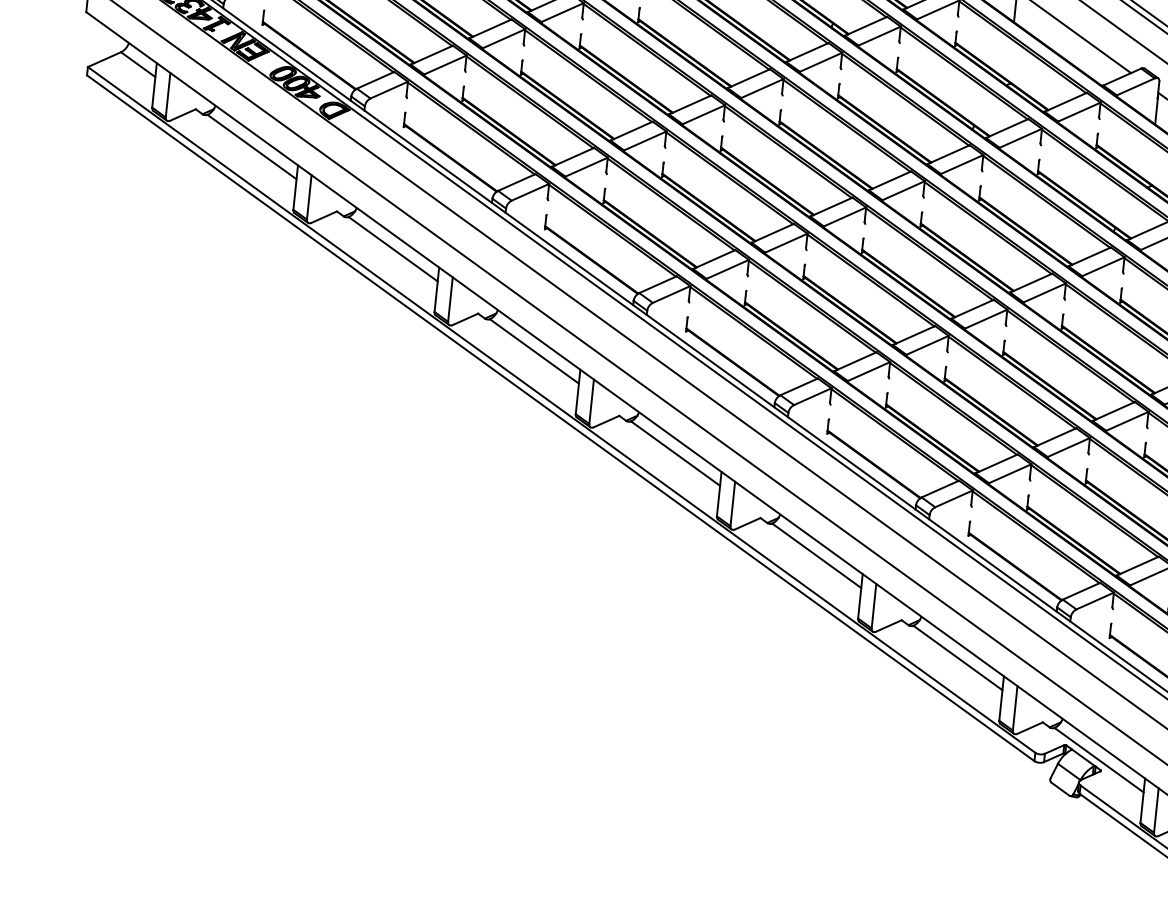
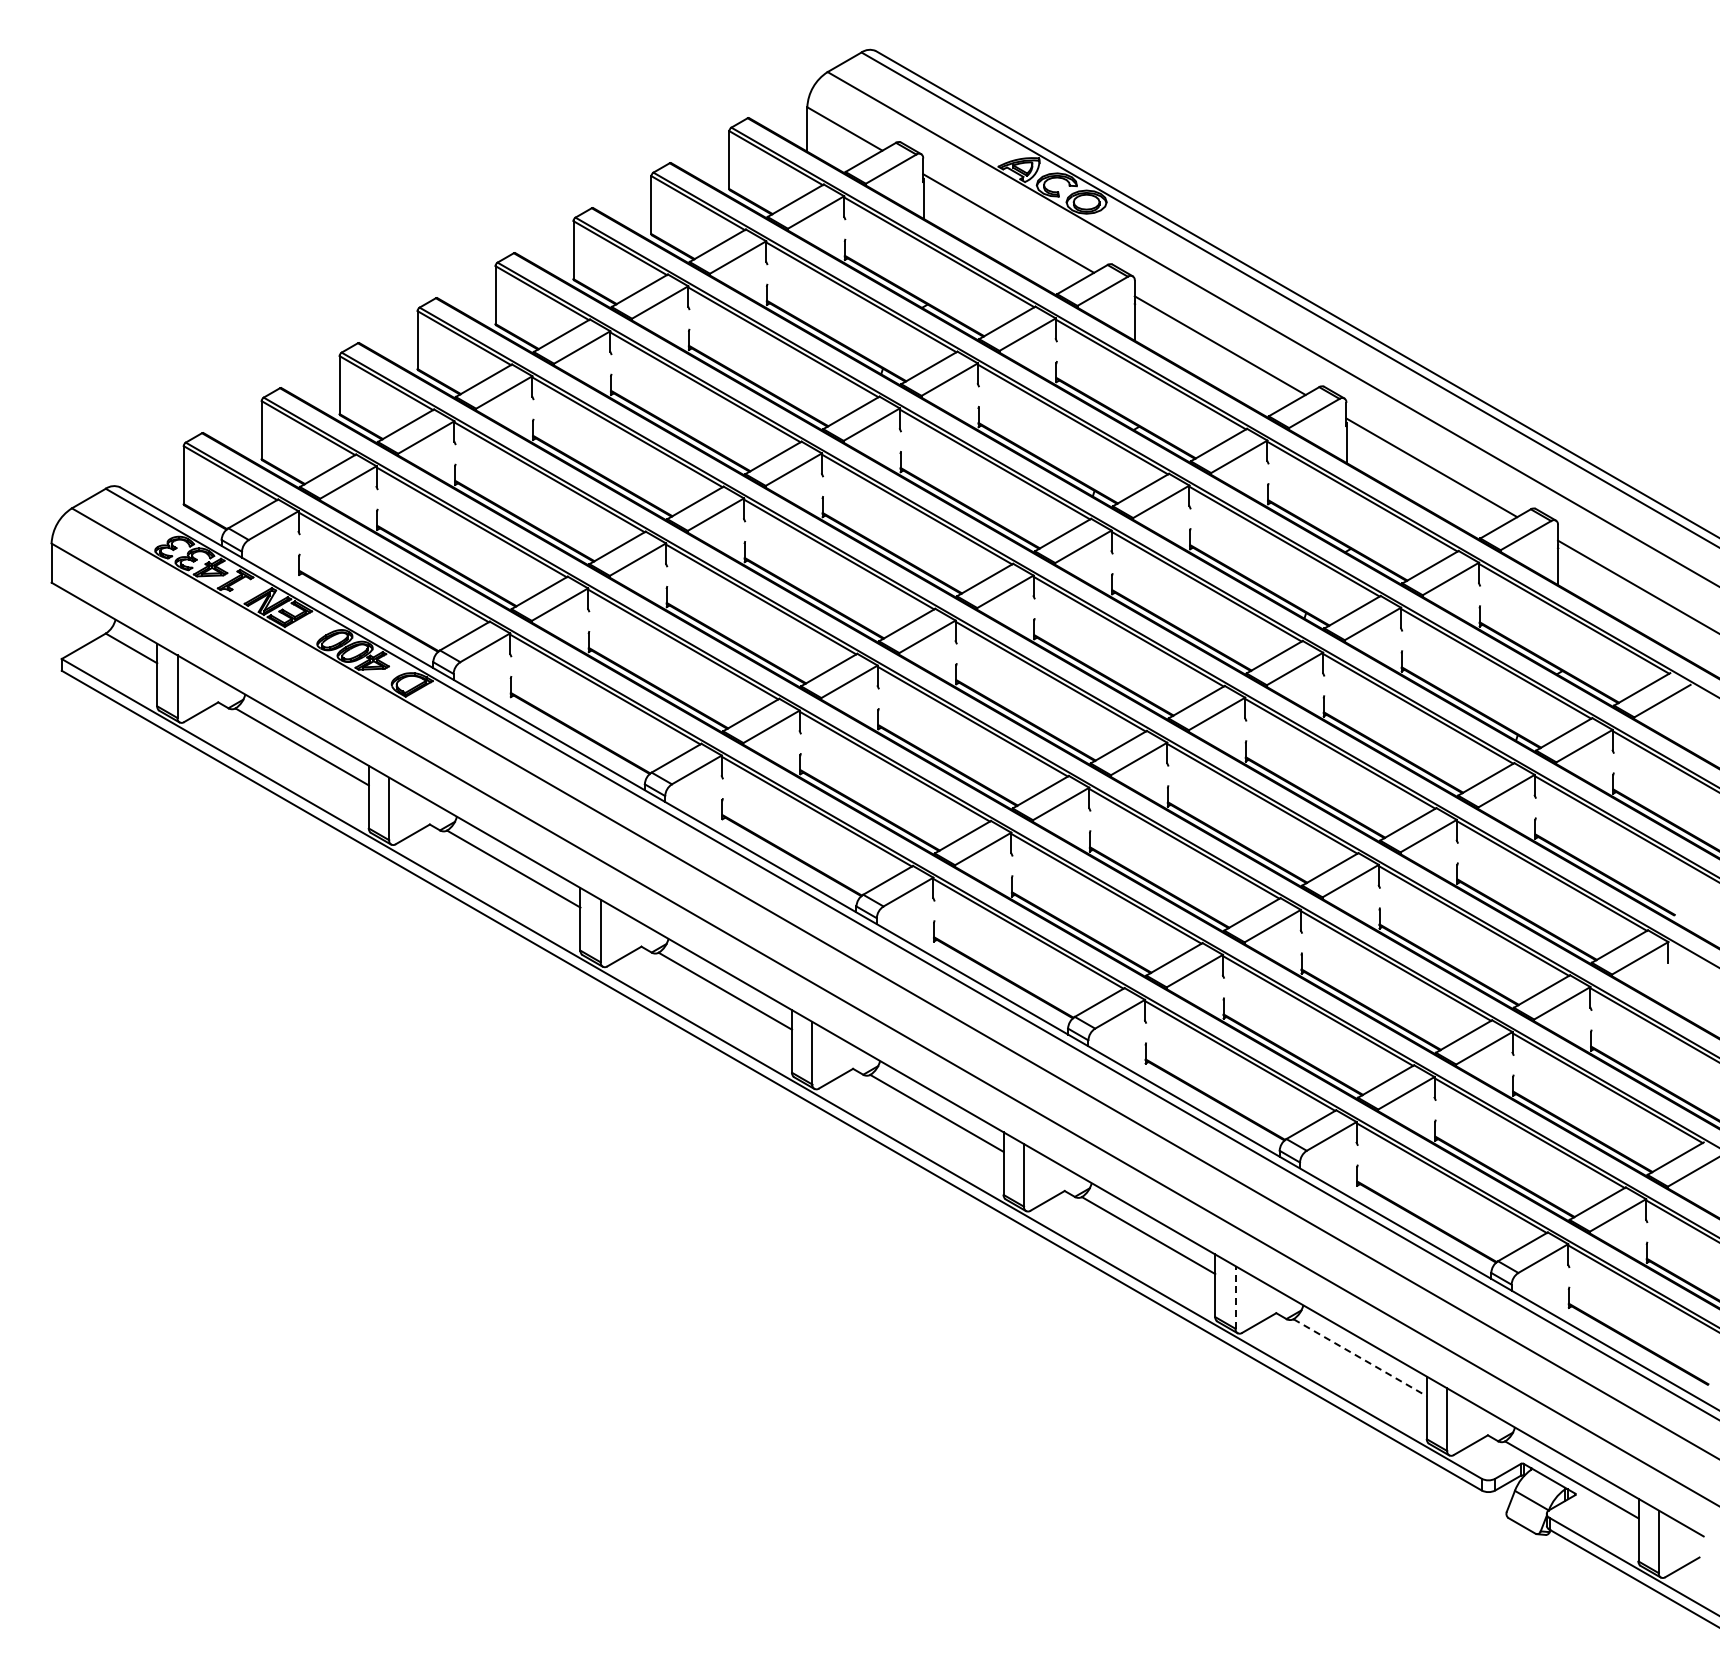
line: (873, 606) -> (1235, 1297), solid -> dashed
line: (958, 657) -> (1360, 1357), solid -> dashed

